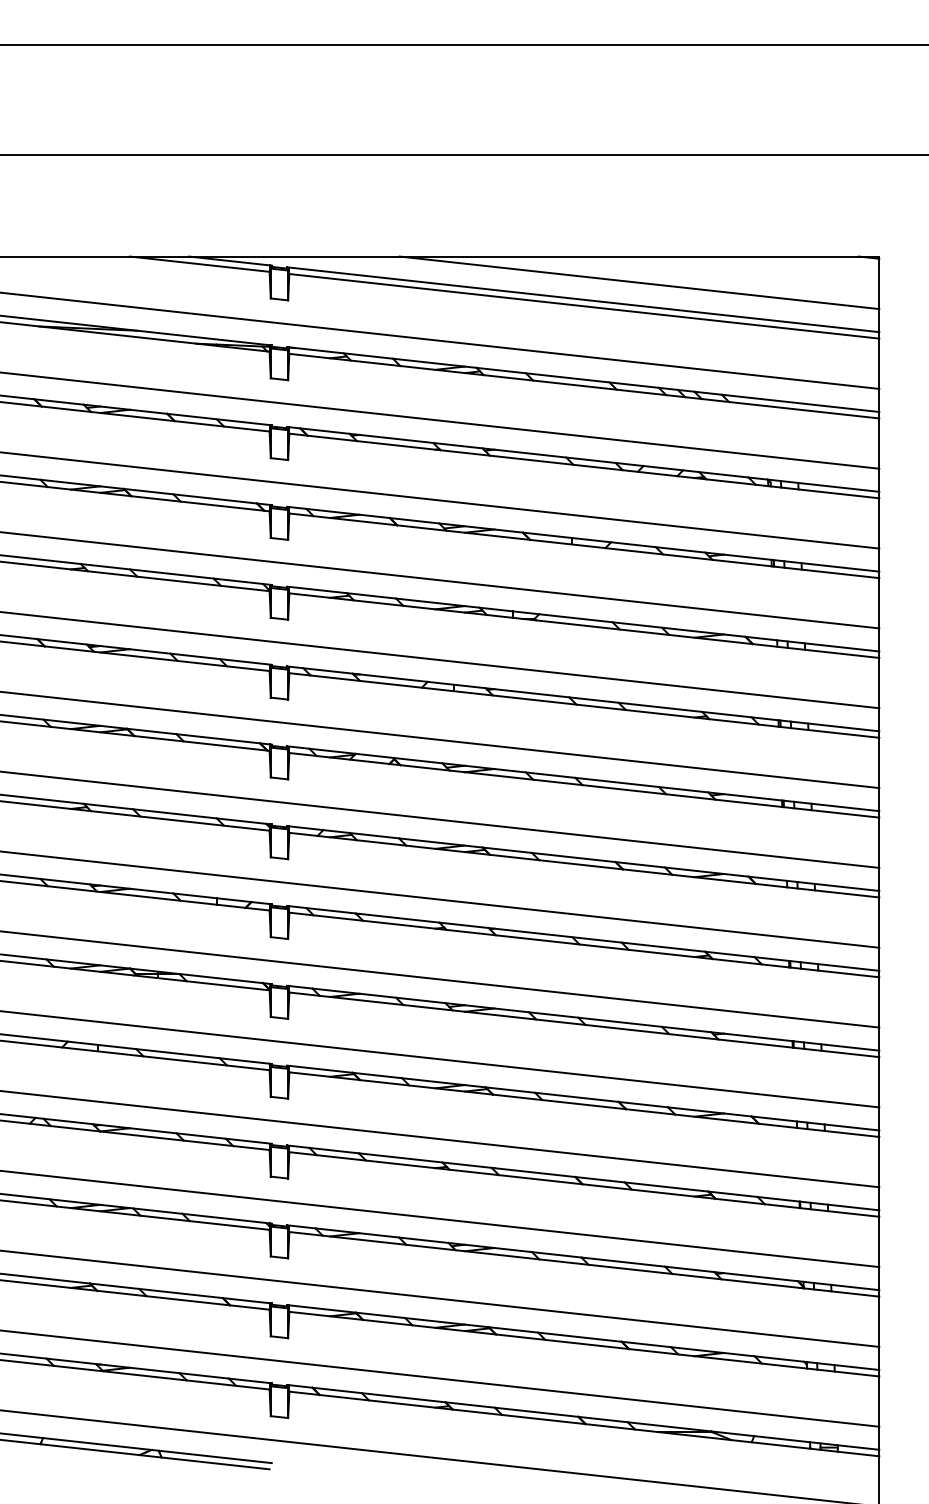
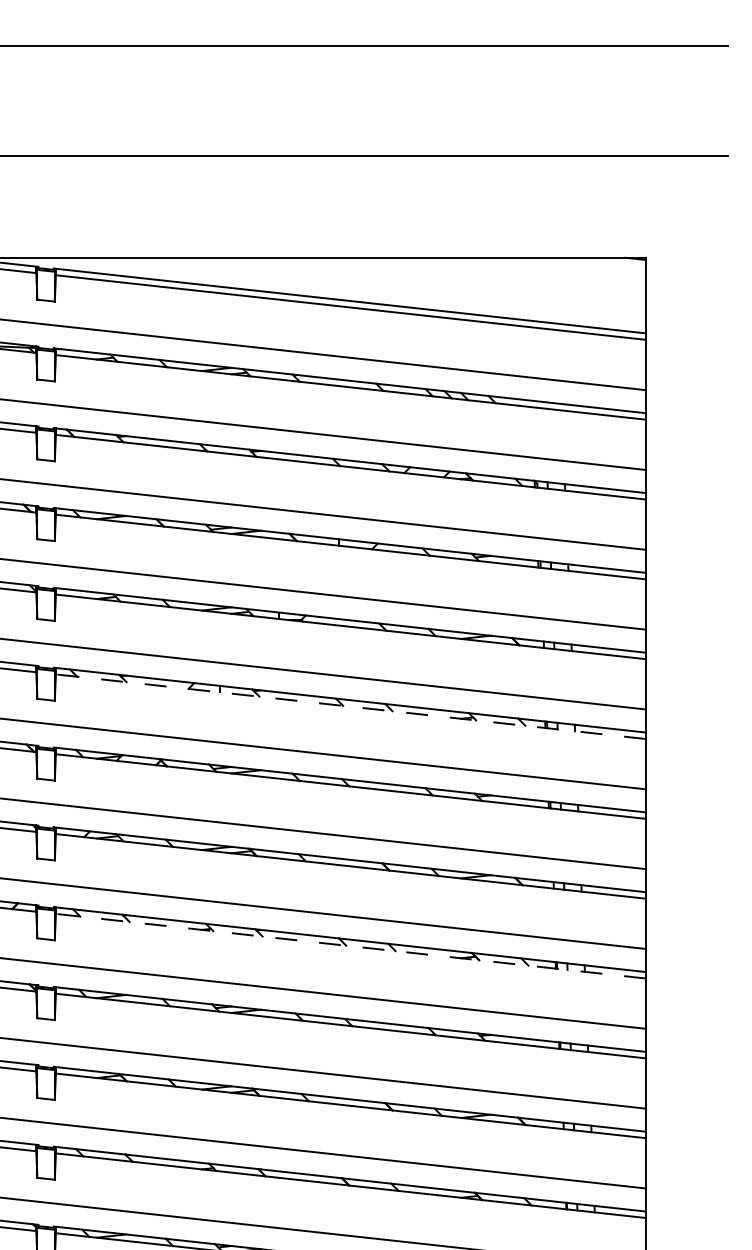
line: (639, 282) -> (406, 283), removed
line: (584, 705) -> (351, 706), solid -> dashed
line: (584, 944) -> (351, 945), solid -> dashed

